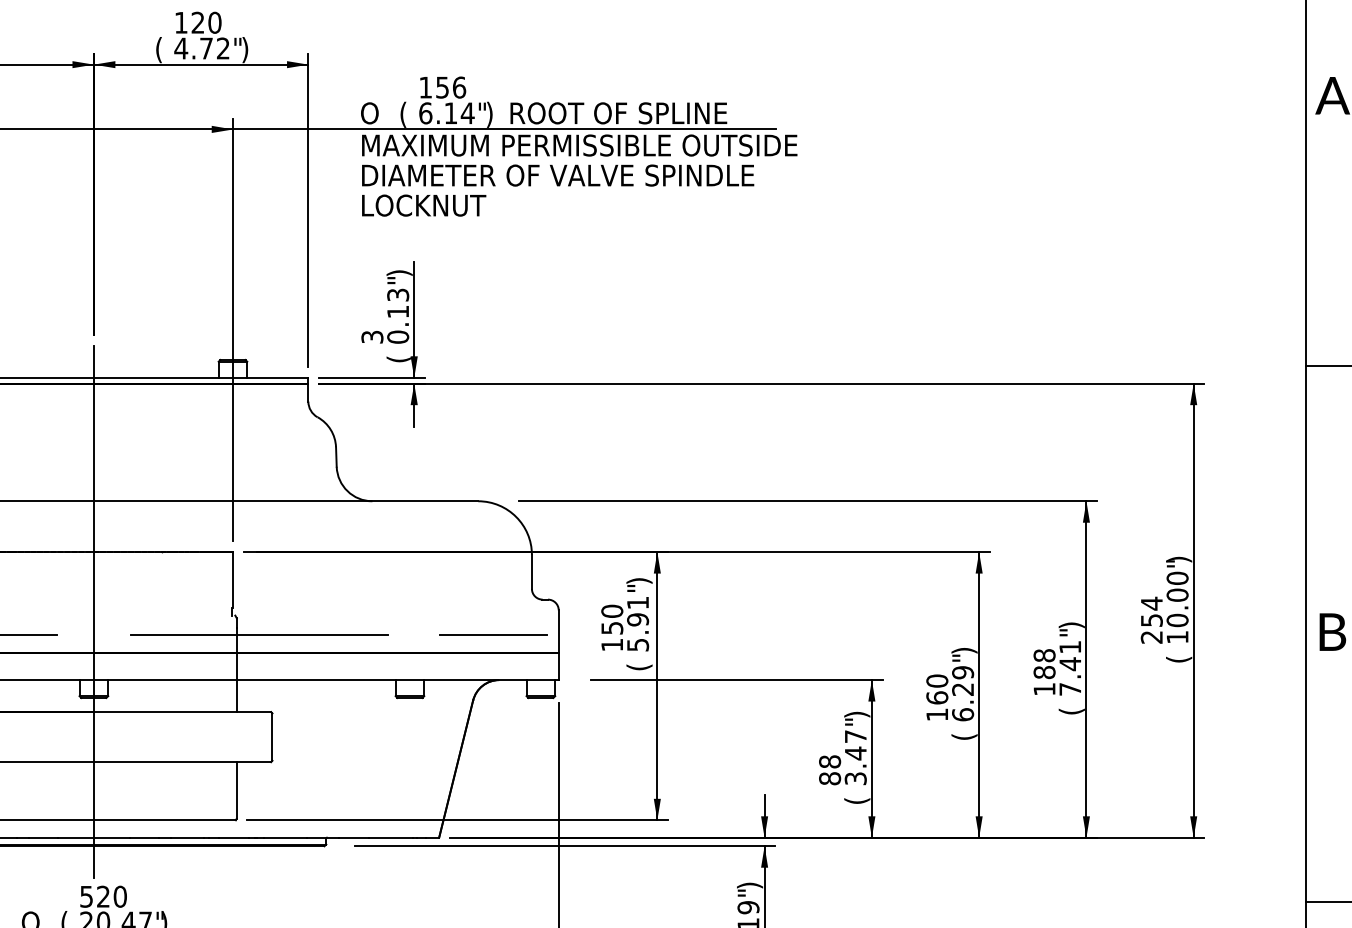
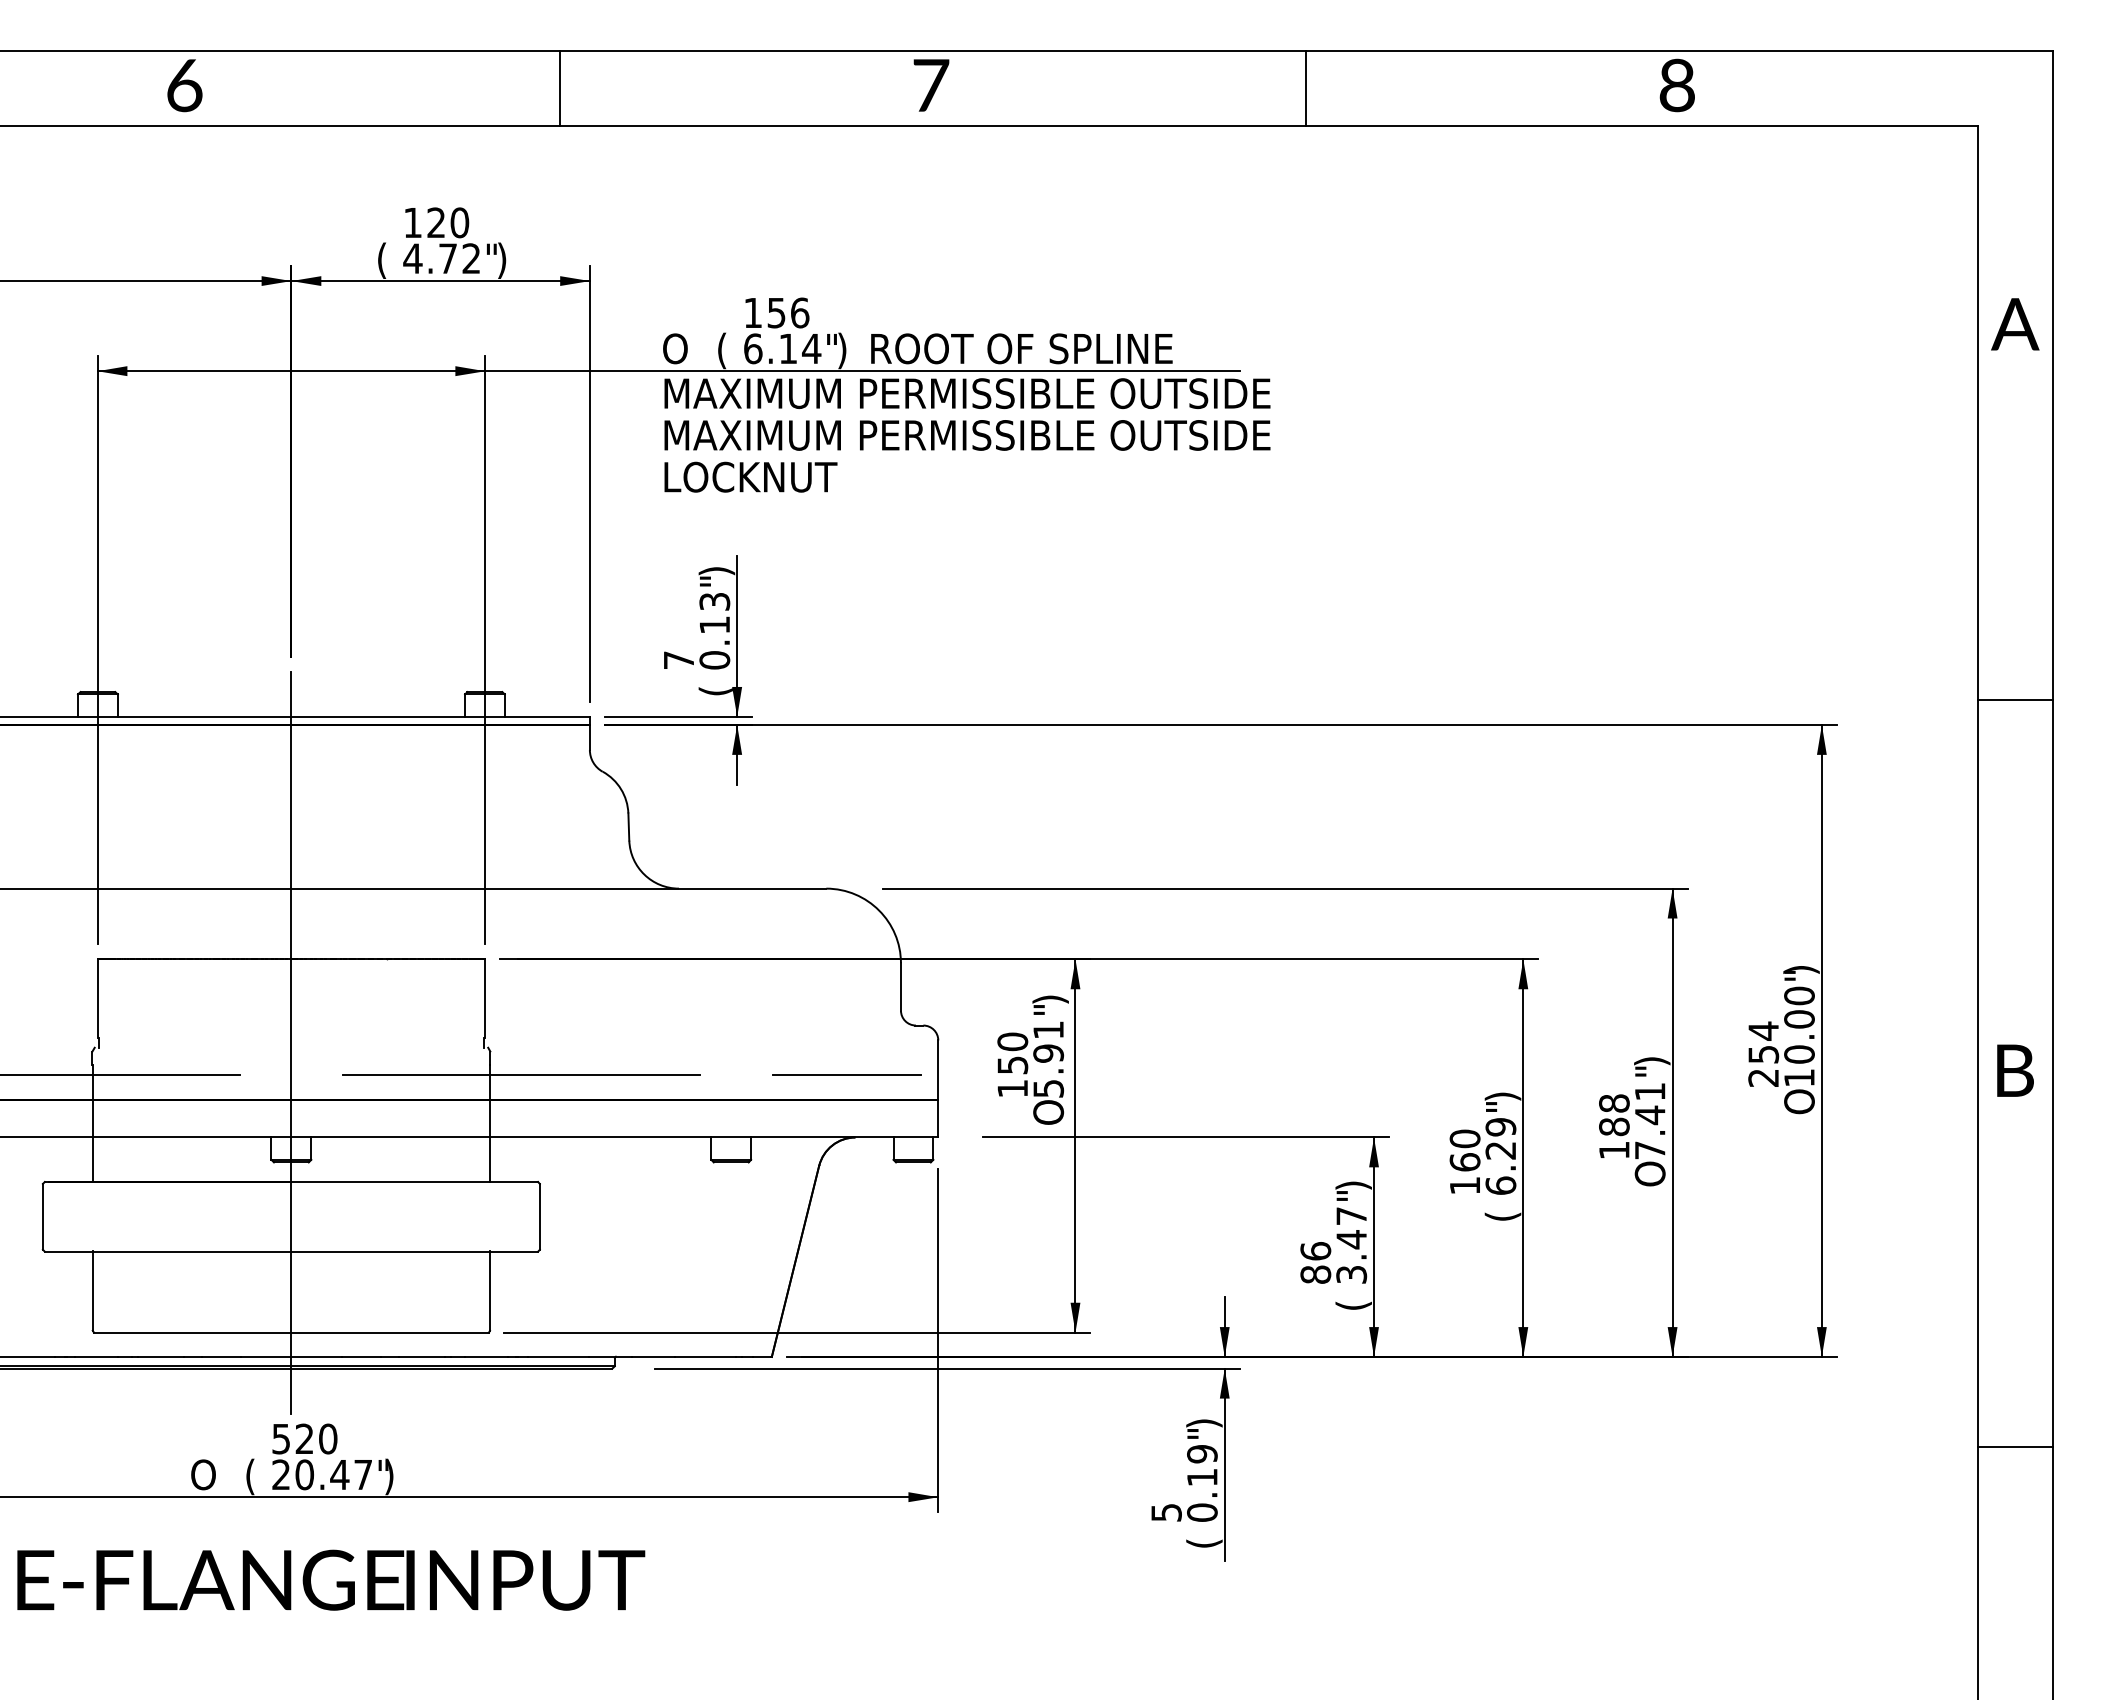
text: (581, 175) -> (969, 435), DIAMETER OF VALVE SPINDLE -> MAXIMUM PERMISSIBLE OUTSIDE
text: (372, 337) -> (678, 660), 3 -> 7
text: (1179, 654) -> (1801, 1101), ( -> O
text: (639, 662) -> (1050, 1112), ( -> O
text: (1071, 705) -> (1652, 1173), ( -> O
text: (829, 762) -> (1315, 1251), 88 -> 86

